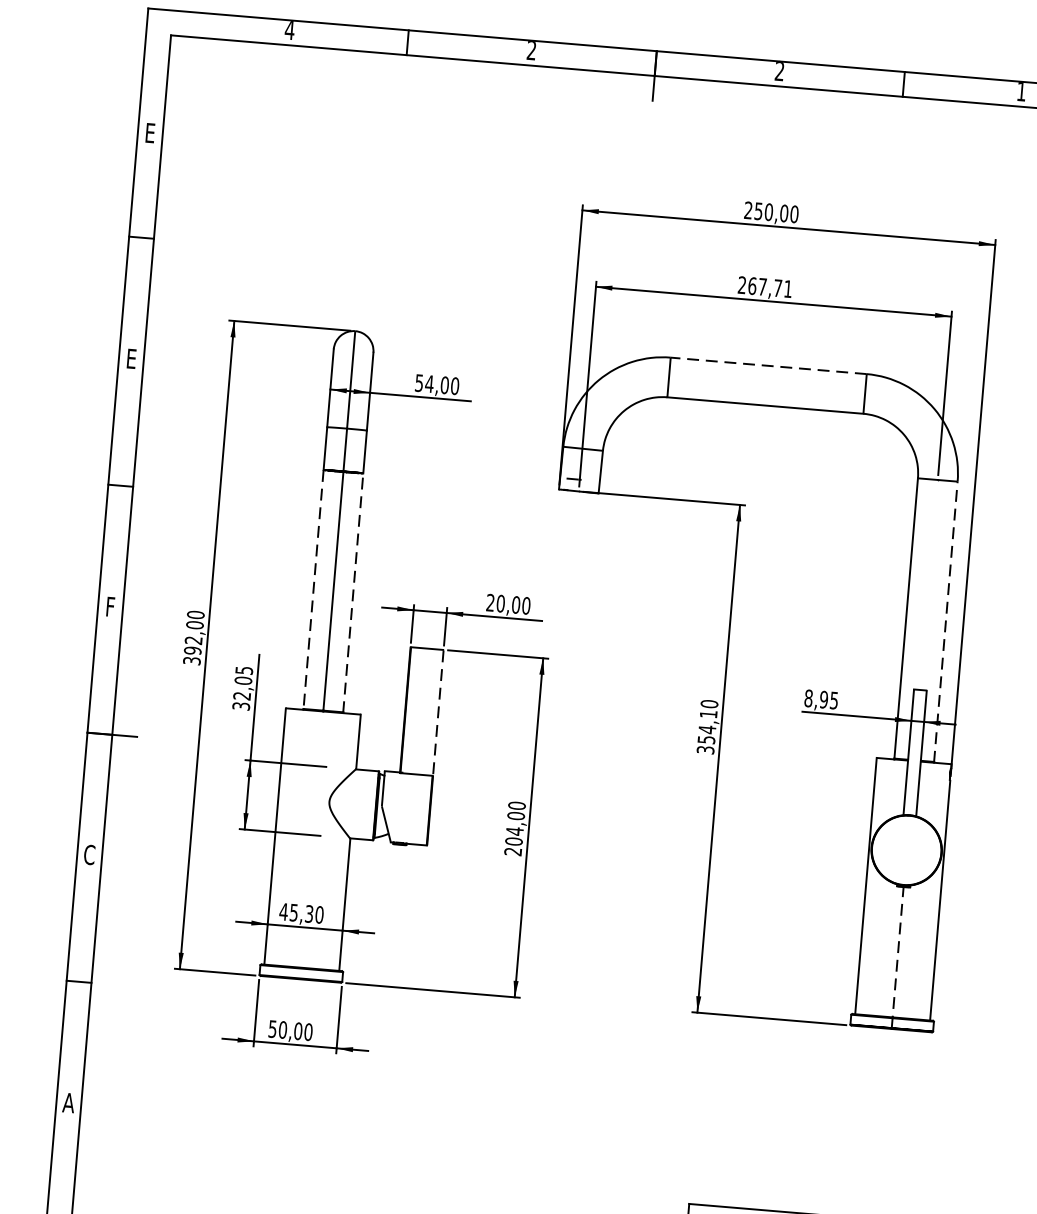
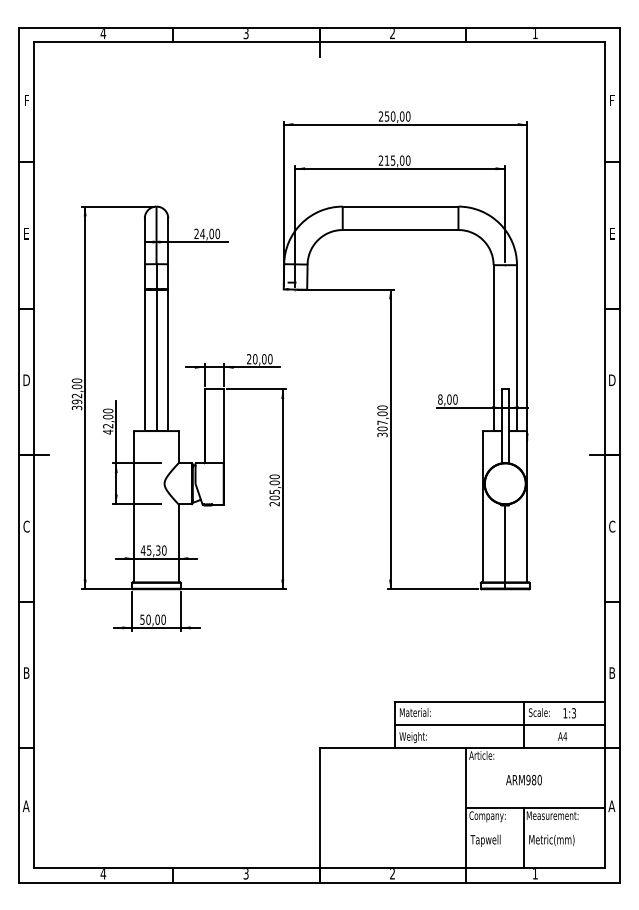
text: (530, 52) -> (245, 34), 2 -> 3
text: (150, 132) -> (26, 100), E -> F
text: (770, 287) -> (397, 160), 267,71 -> 215,00
line: (768, 365) -> (400, 206), dashed -> solid
text: (419, 382) -> (196, 233), 54,00 -> 24,00
line: (312, 590) -> (144, 360), dashed -> solid
line: (353, 593) -> (168, 360), dashed -> solid
text: (110, 607) -> (26, 380), F -> D
line: (946, 622) -> (517, 348), dashed -> solid
text: (243, 688) -> (108, 421), 32,05 -> 42,00
text: (829, 700) -> (452, 399), 8,95 -> 8,00
line: (439, 713) -> (224, 426), dashed -> solid
text: (707, 727) -> (382, 421), 354,10 -> 307,00
text: (514, 830) -> (274, 491), 204,00 -> 205,00
line: (898, 951) -> (505, 543), dashed -> solid
text: (68, 1101) -> (26, 672), A -> B

